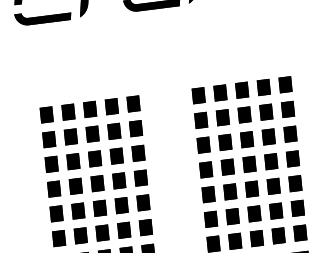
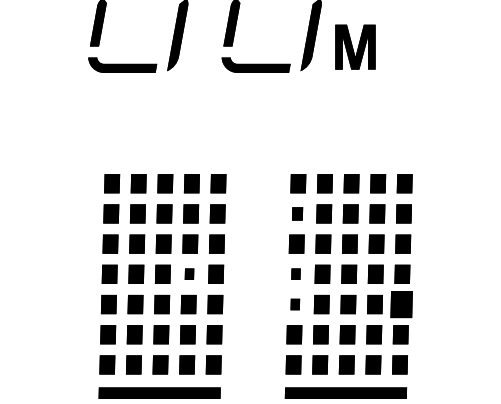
part: (201, 120) -> (297, 213), size x0.7
part: (205, 169) -> (295, 273), size x0.6
part: (119, 180) -> (189, 273), size x0.6
part: (295, 183) -> (401, 304), size x1.4
part: (208, 194) -> (295, 304), size x0.6

